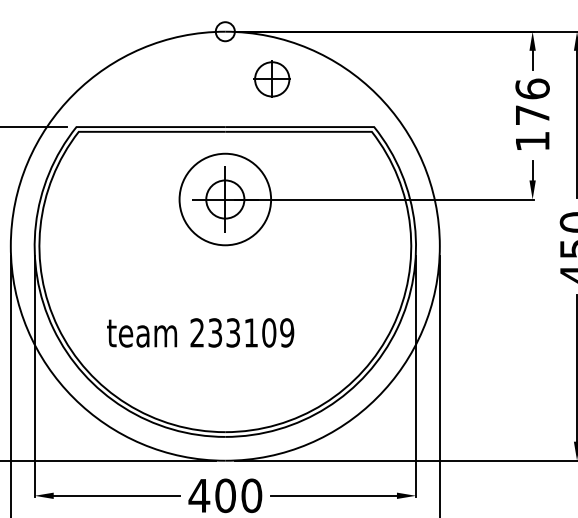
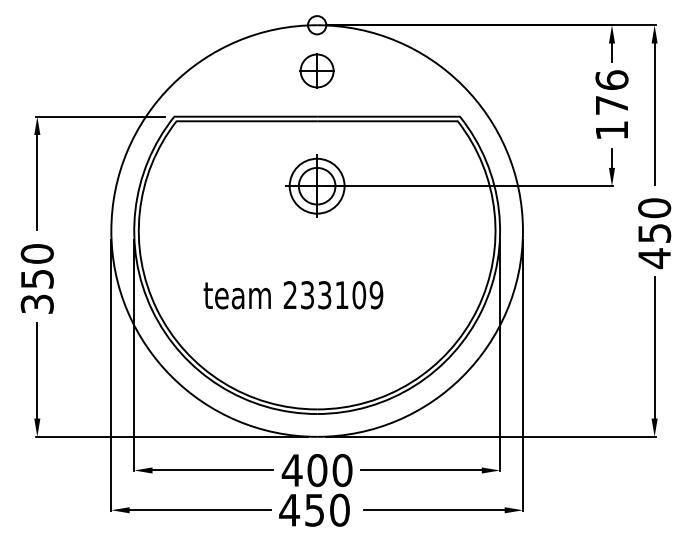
part: (271, 78) -> (316, 70), moved
circle: (224, 198) -> (316, 185), size x0.62
text: (200, 333) -> (293, 295), moved

